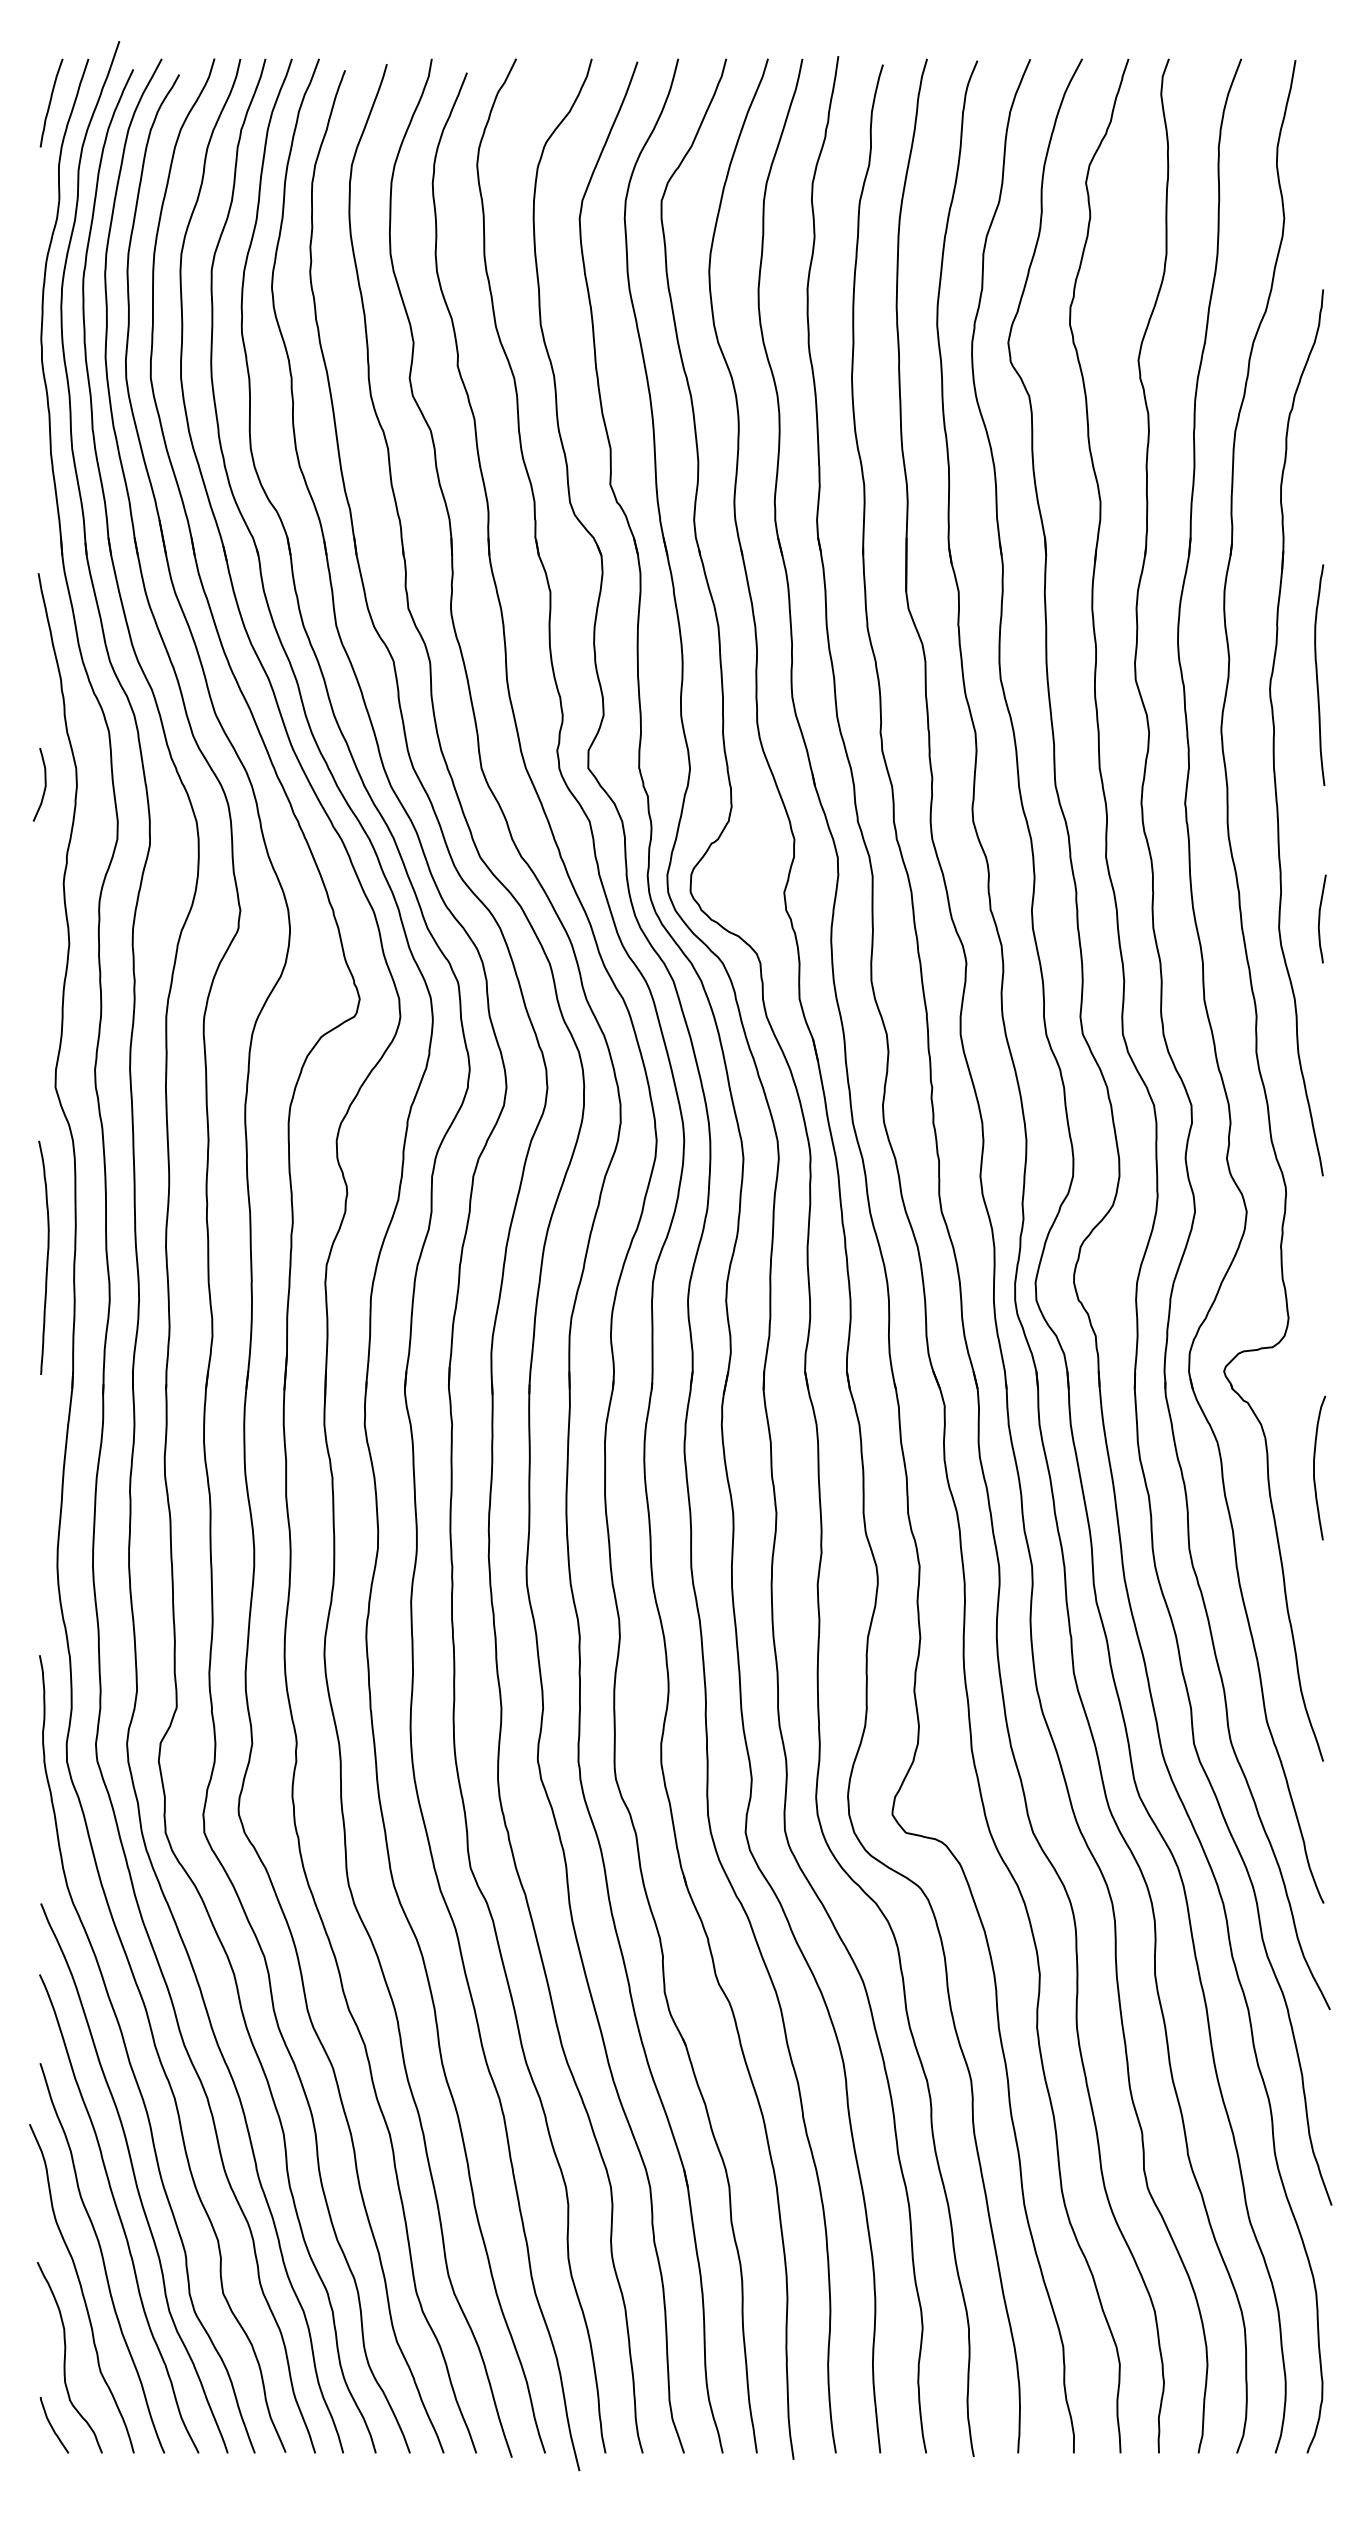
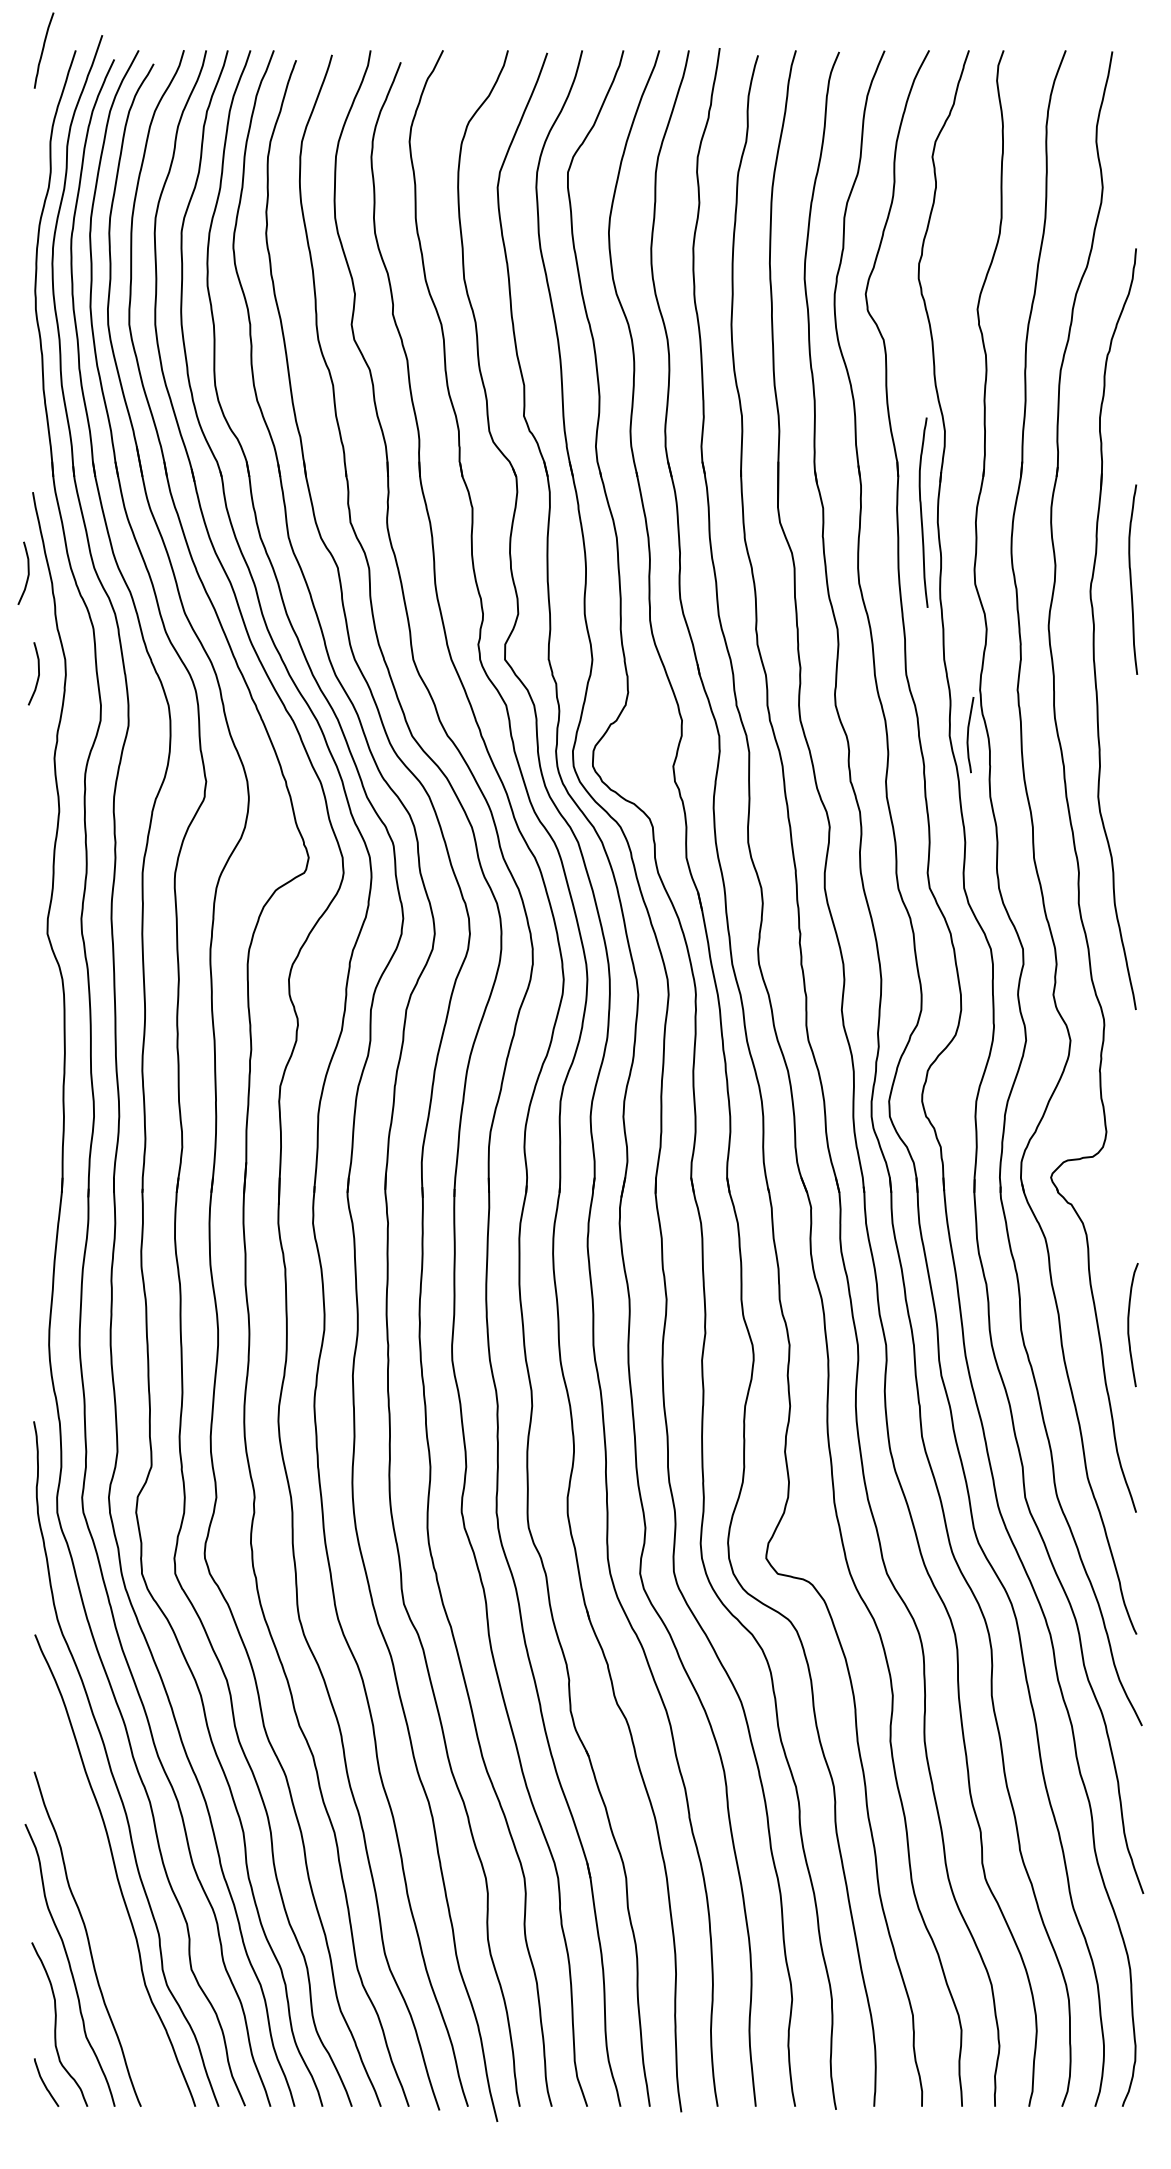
curve: (51, 101) -> (44, 49), moved
curve: (1073, 596) -> (921, 512), added
curve: (32, 667) -> (27, 573), added
curve: (1320, 918) -> (968, 734), moved
curve: (46, 1257) -> (39, 1079), removed
curve: (1314, 1467) -> (1128, 1324), moved
curve: (119, 2213) -> (102, 1900), removed

